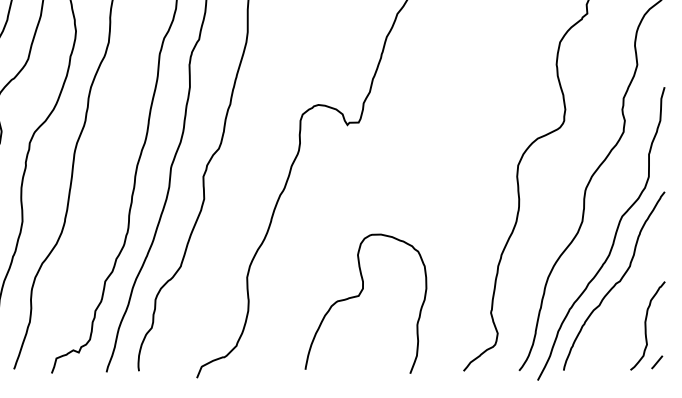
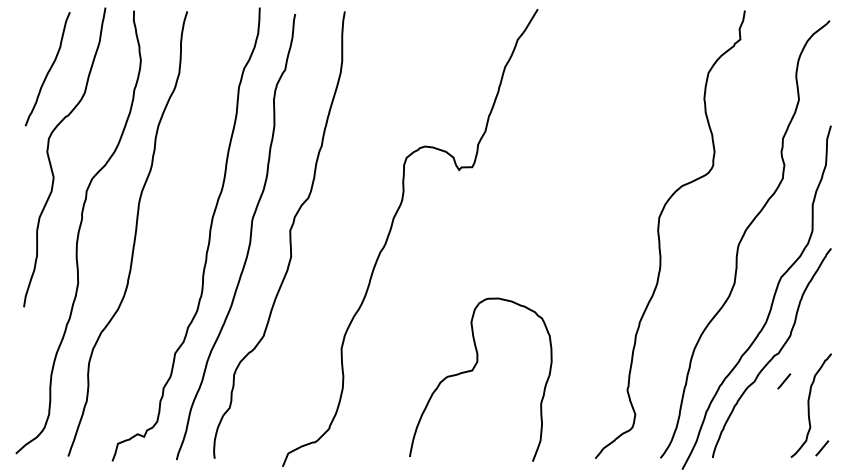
line: (624, 305) -> (784, 381), added

